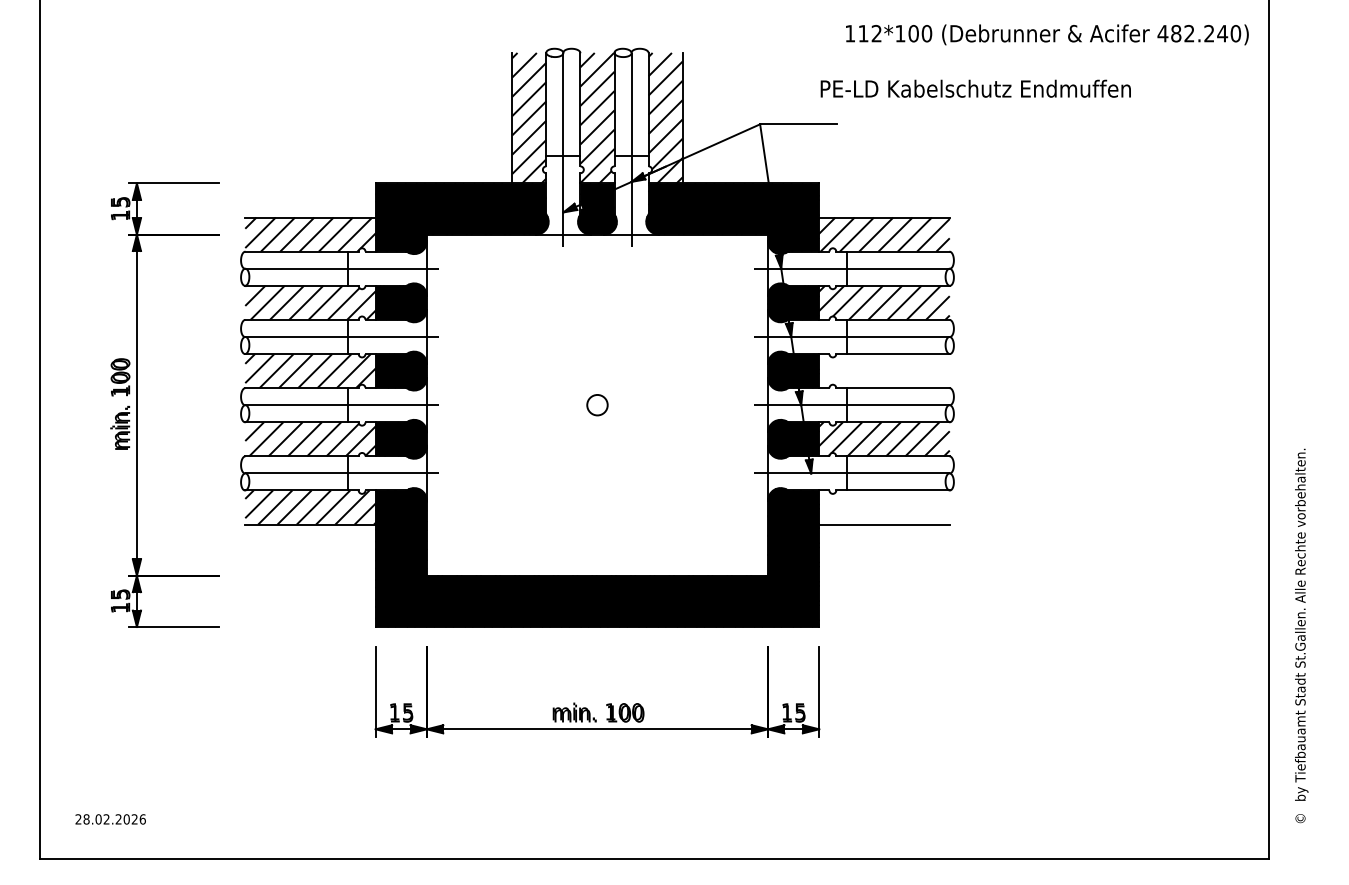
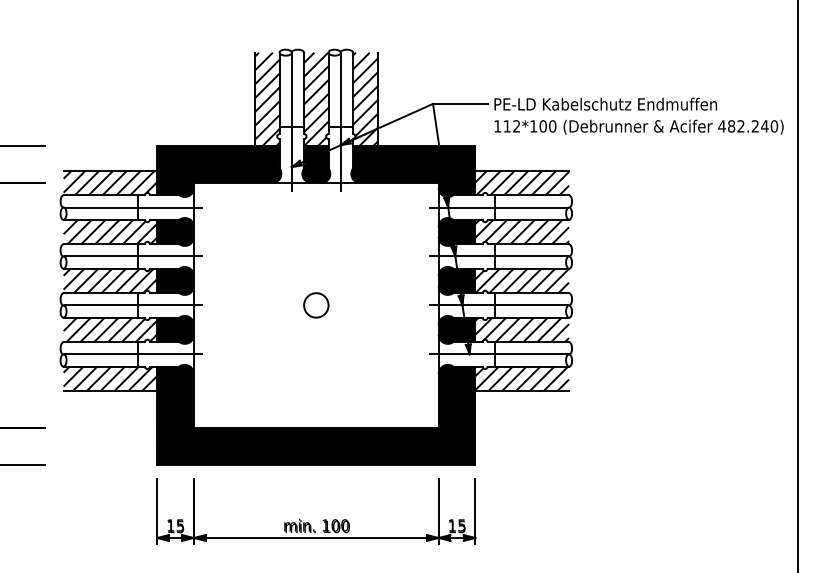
text: (1047, 34) -> (639, 126), moved
text: (975, 88) -> (605, 104), moved
hatch: (884, 371) -> (522, 281), added
circle: (597, 405) -> (316, 305), size x1.67
hatch: (884, 507) -> (522, 378), added

